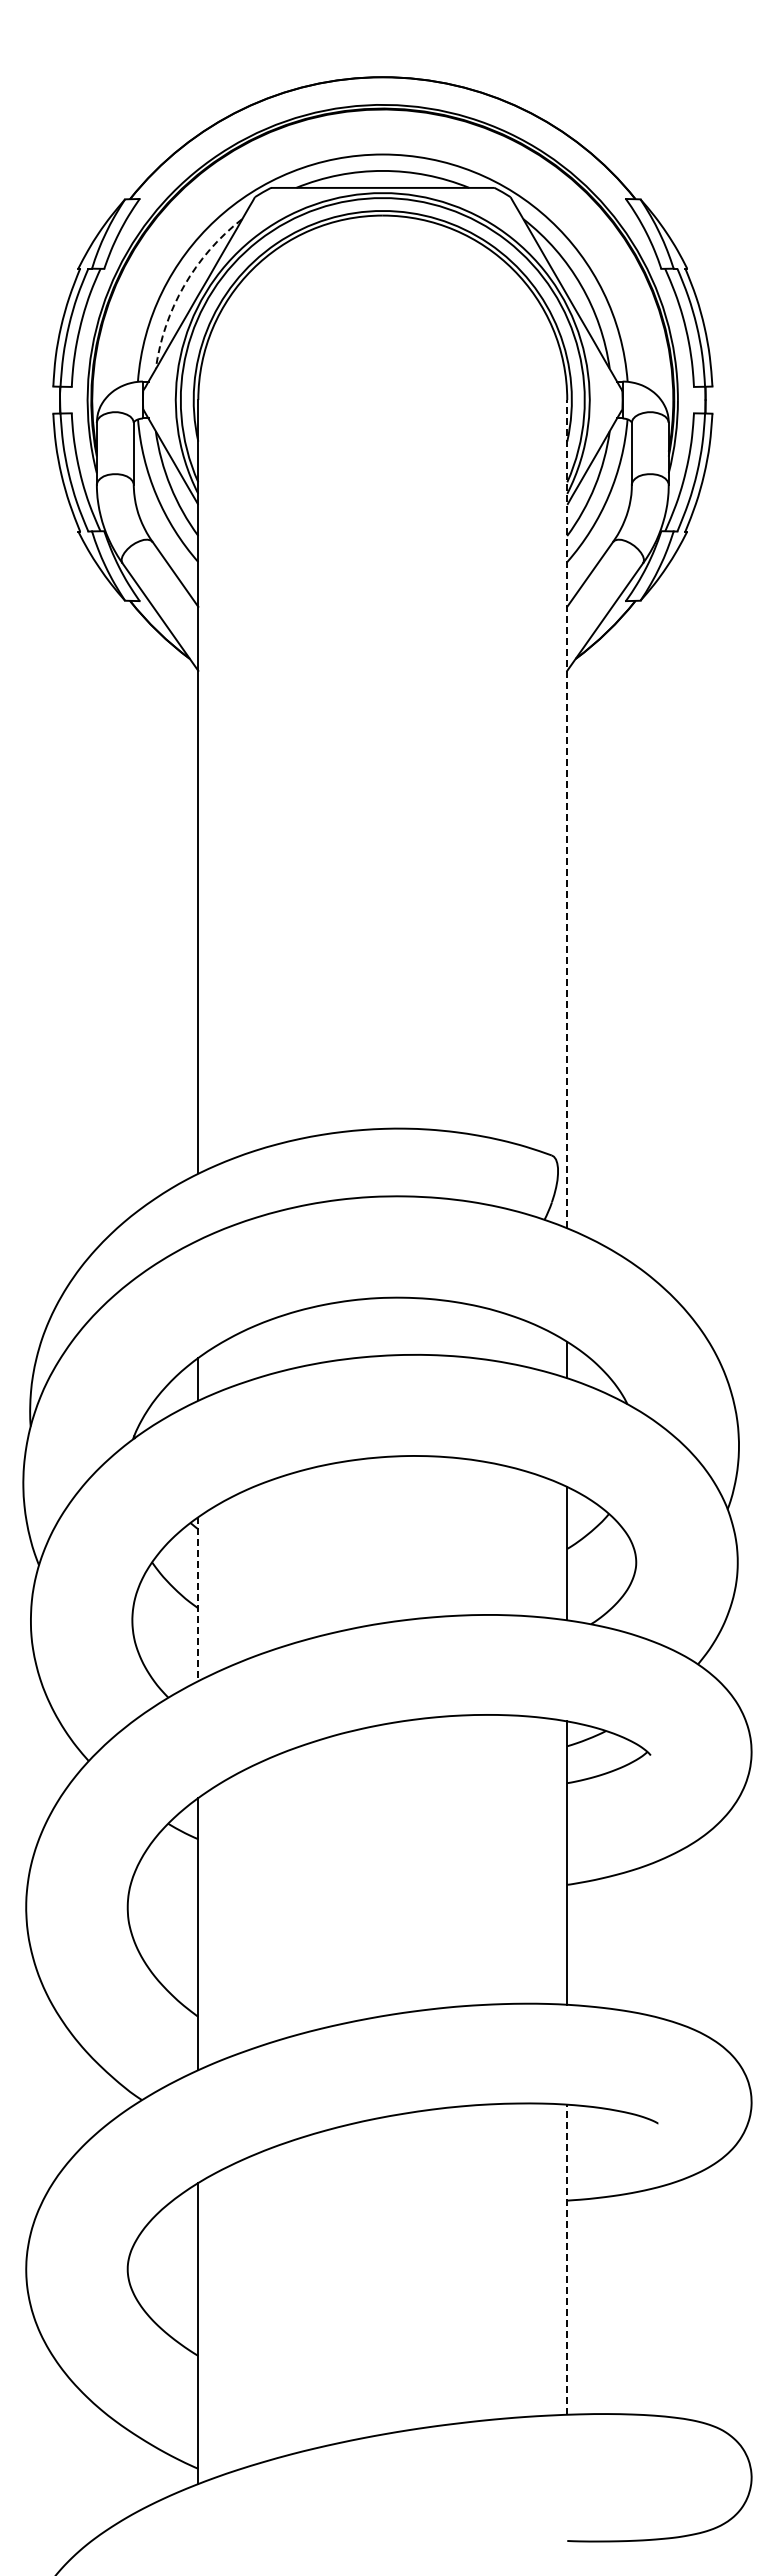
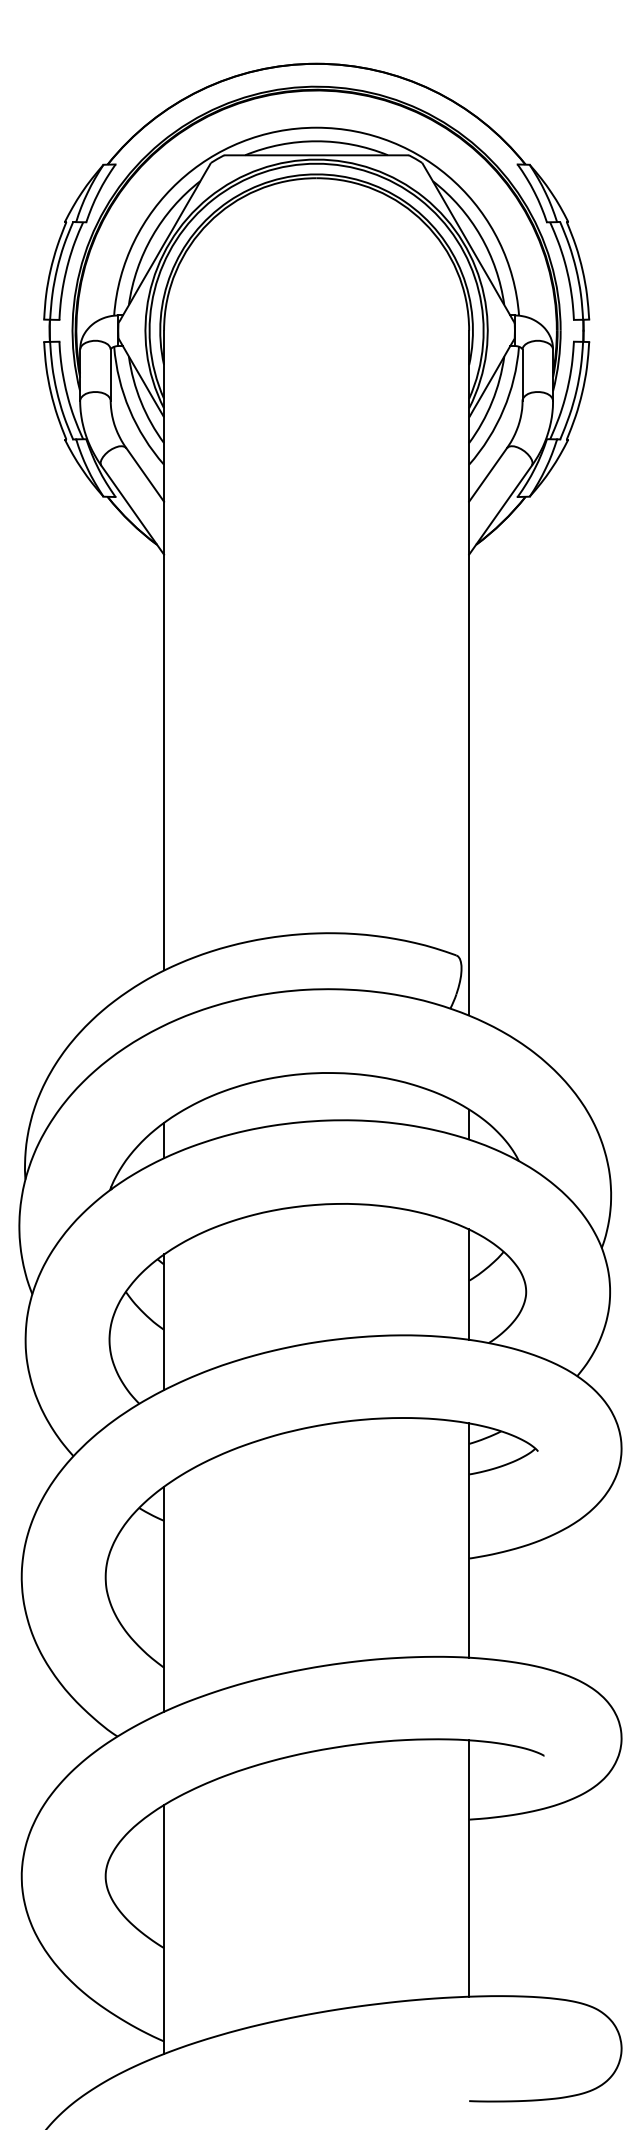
arc: (184, 285) -> (152, 236), dashed -> solid
line: (567, 813) -> (469, 672), dashed -> solid
line: (198, 1599) -> (164, 1322), dashed -> solid
line: (567, 2258) -> (469, 1867), dashed -> solid

